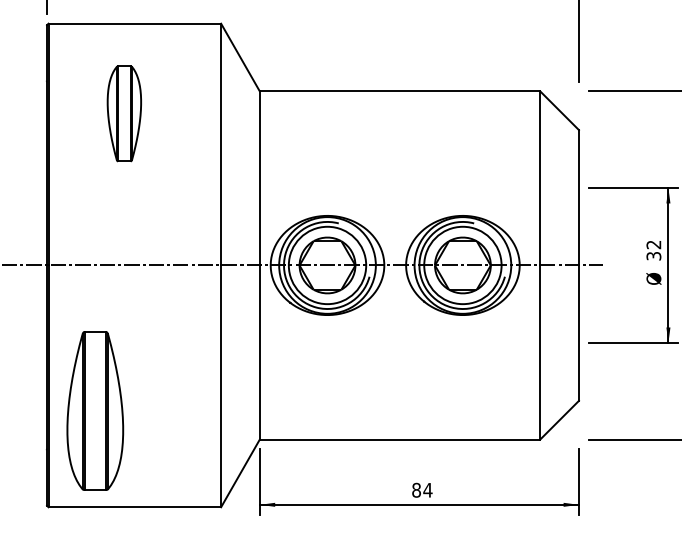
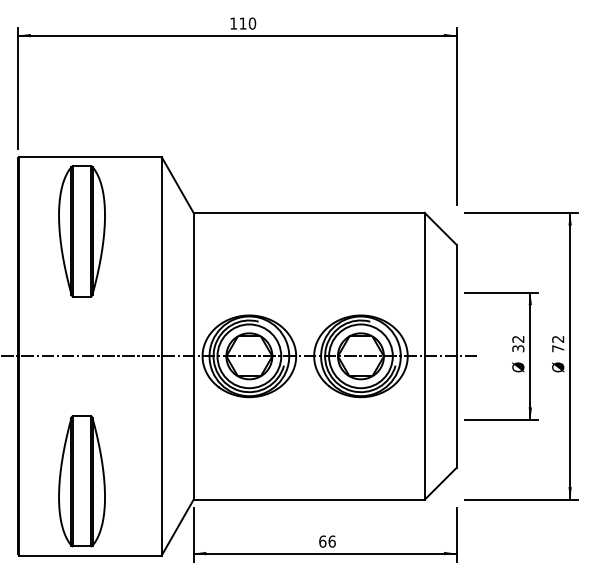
part: (123, 113) -> (81, 231), size x1.67
part: (94, 411) -> (81, 481), moved
text: (422, 490) -> (327, 541), 84 -> 66

